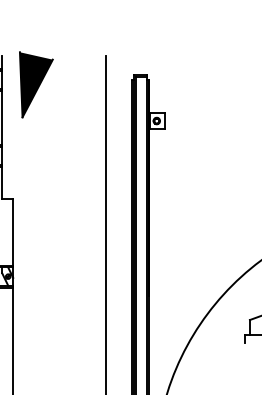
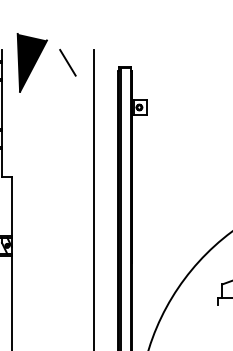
line: (76, 70) -> (68, 62), added
part: (36, 84) -> (32, 62), moved

